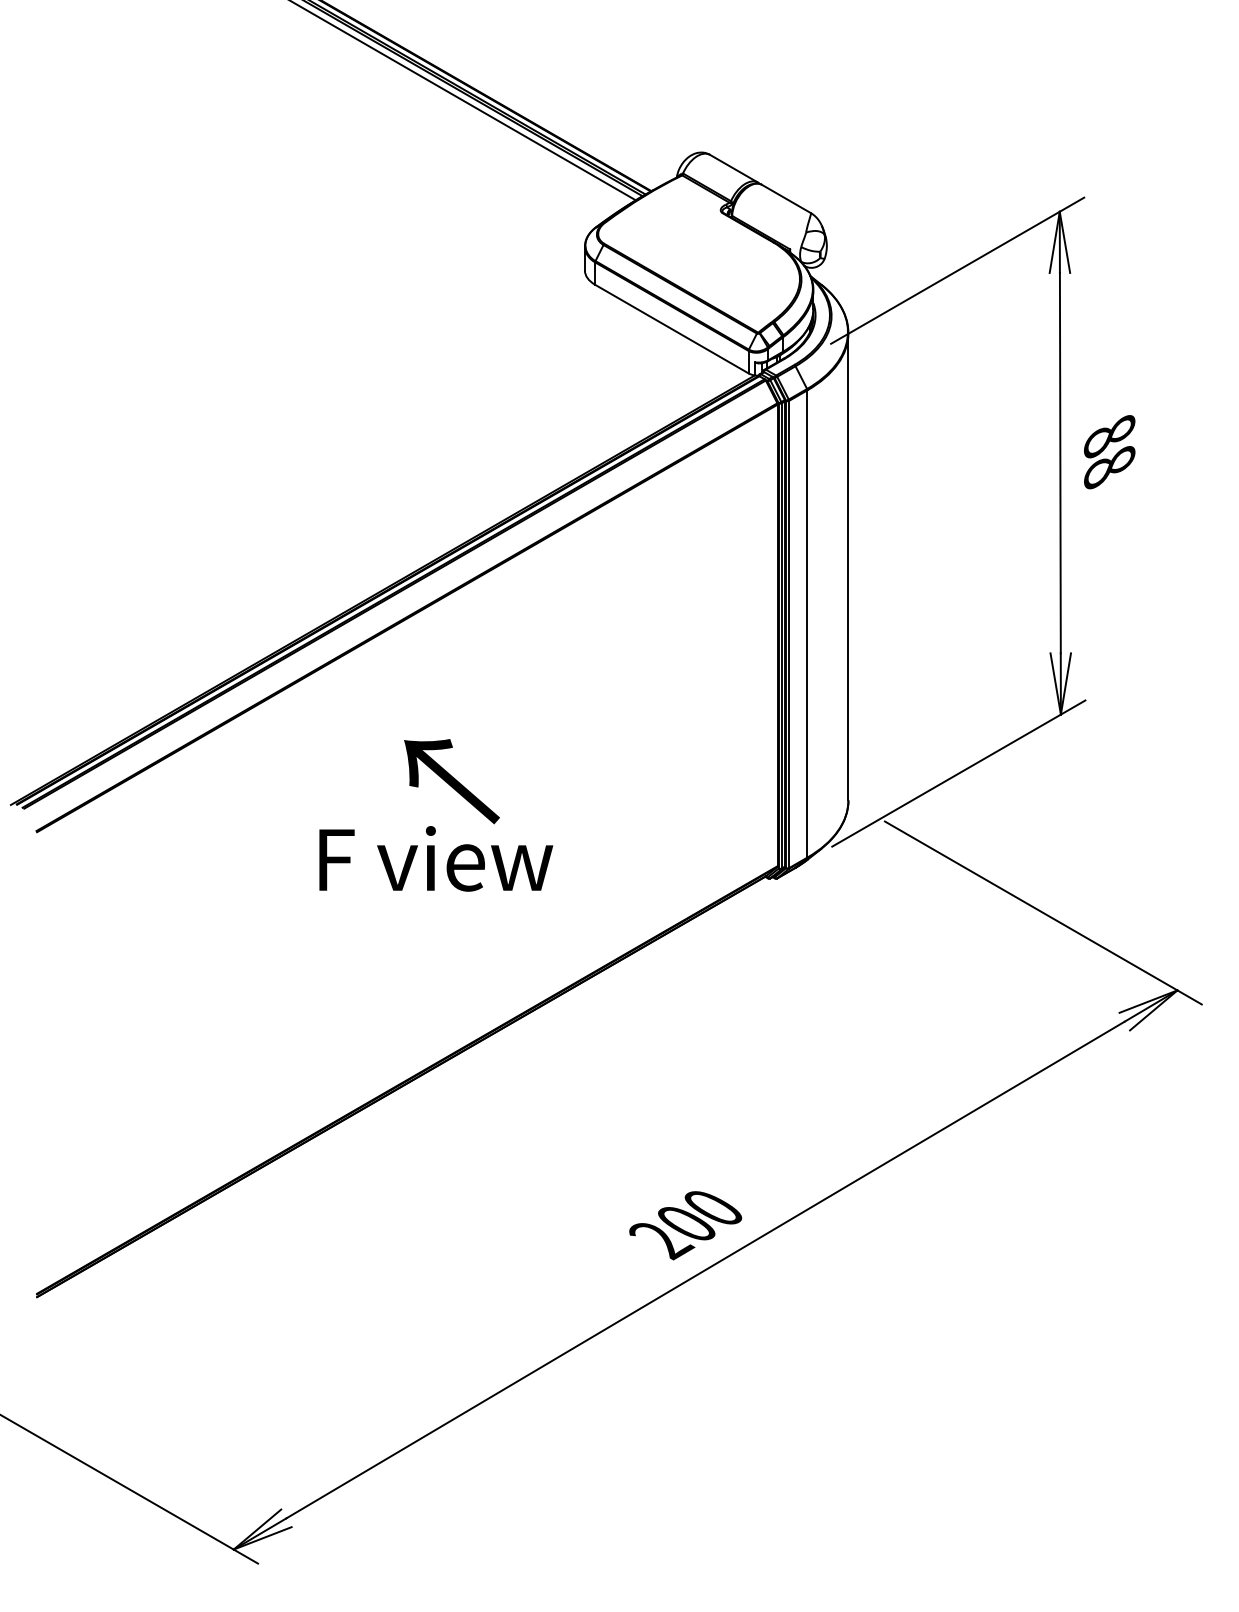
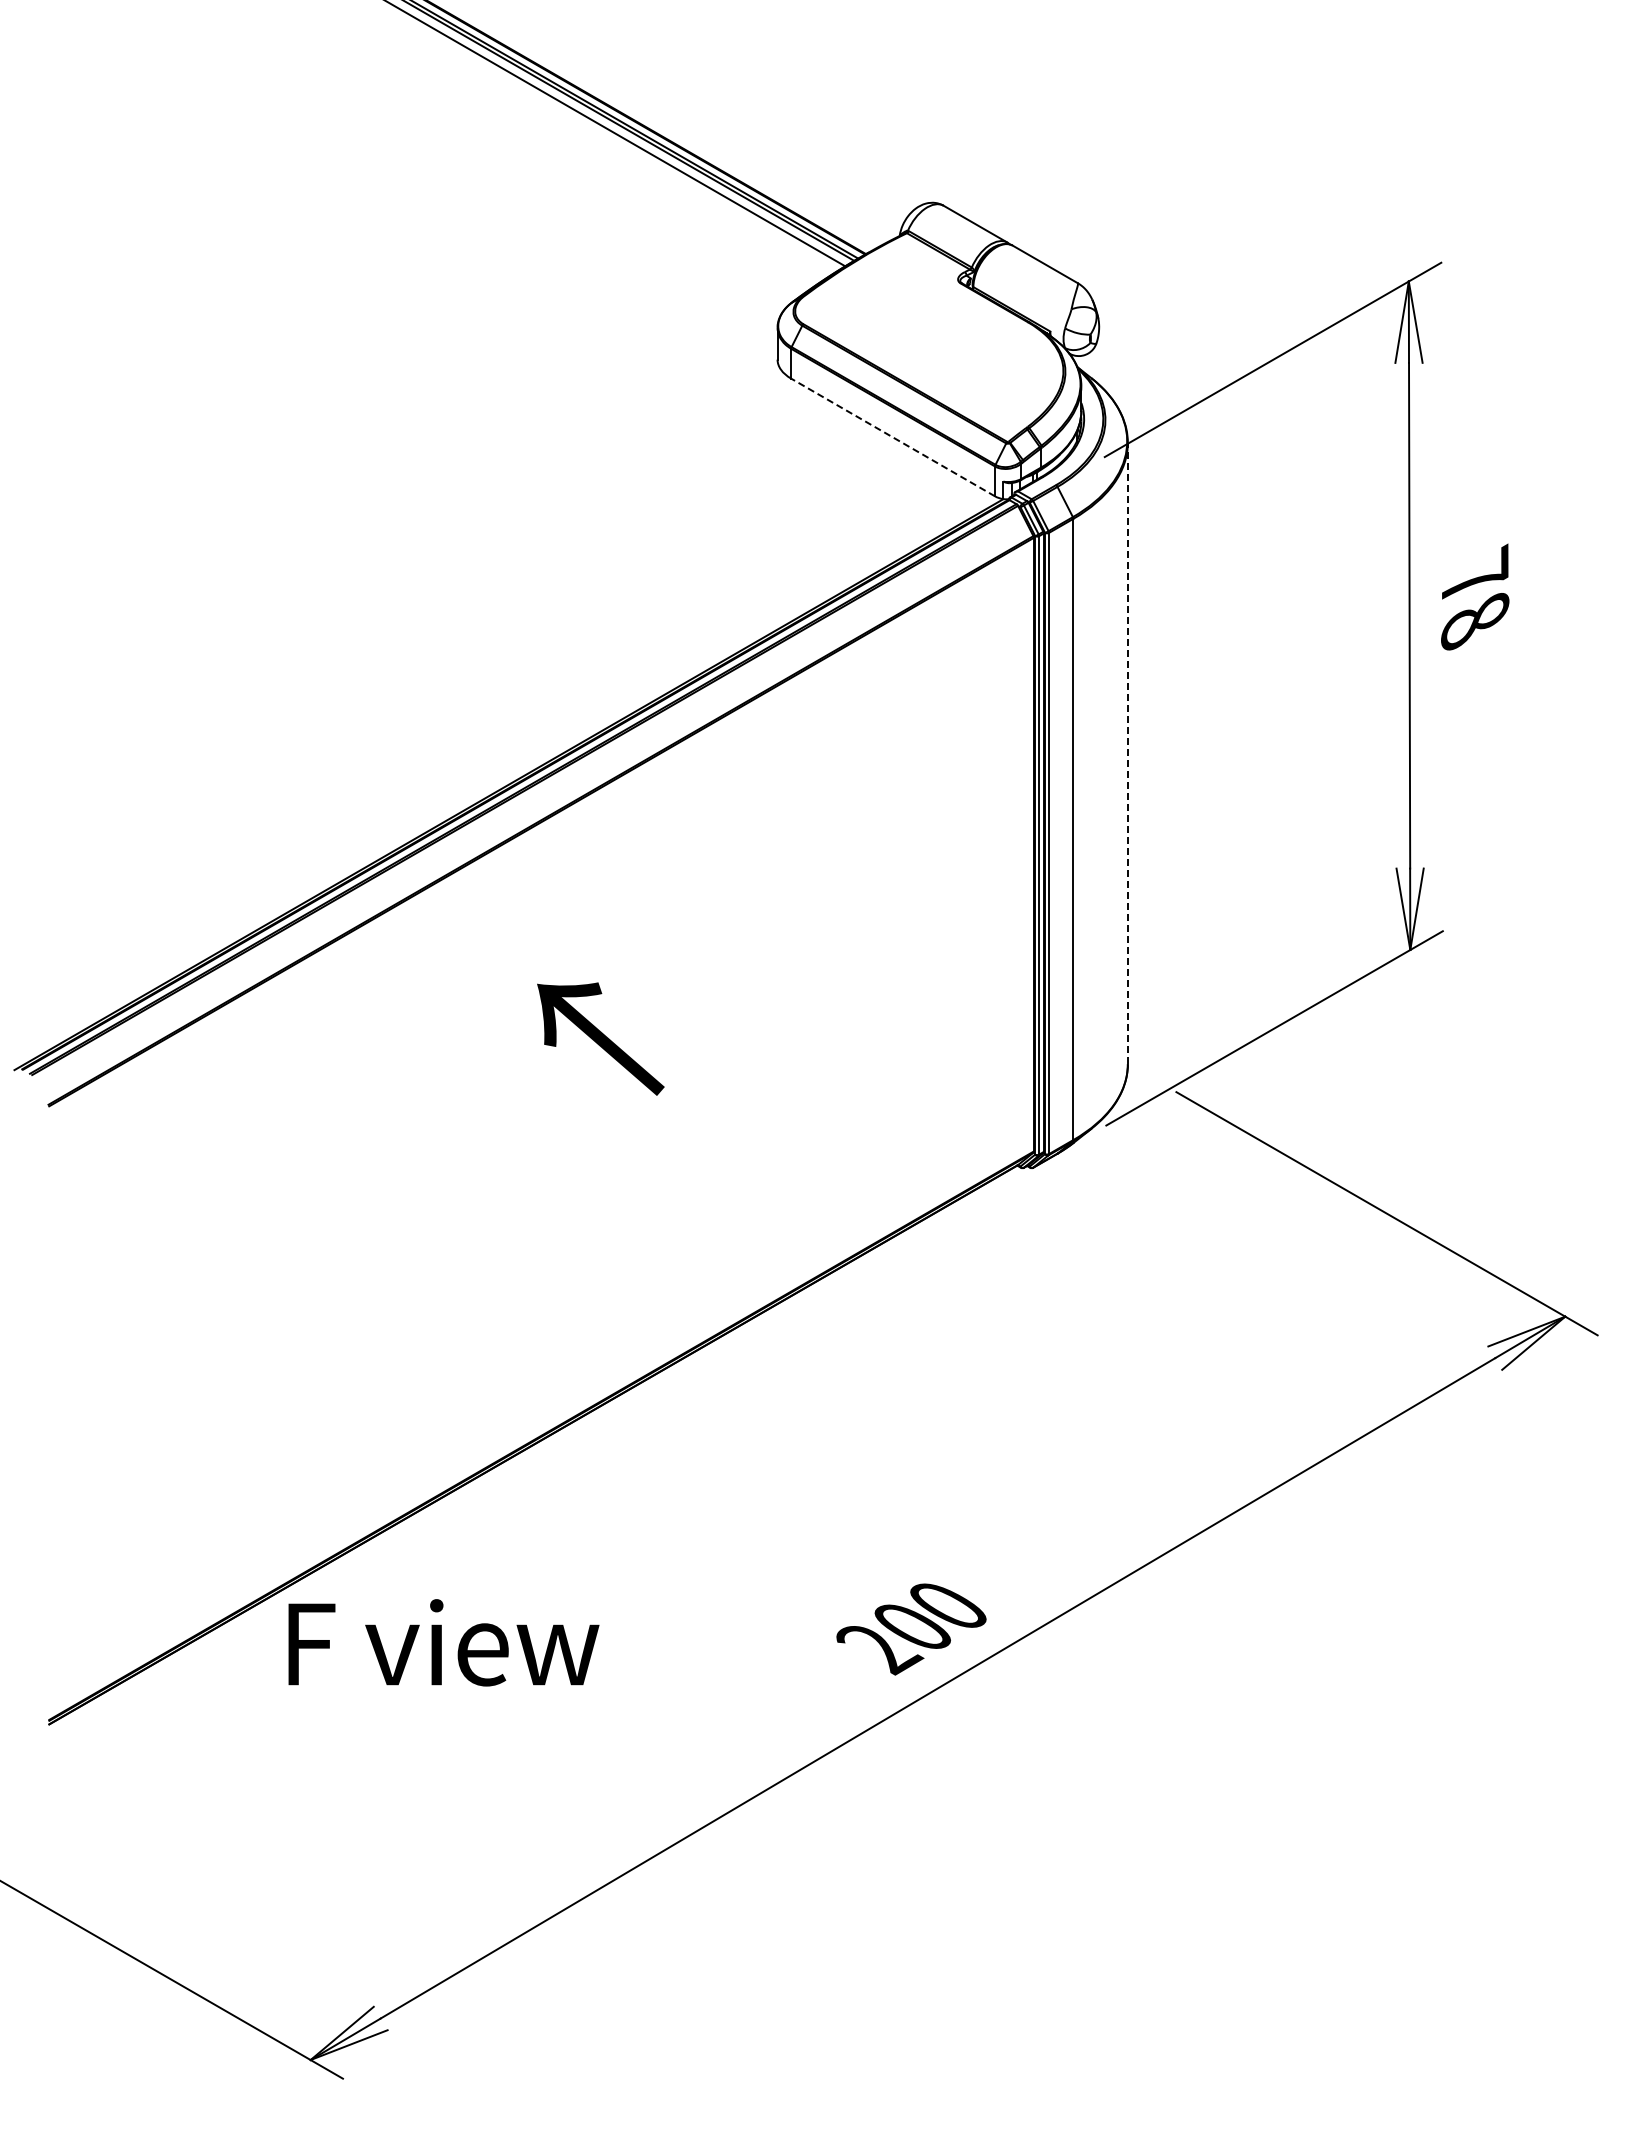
line: (672, 329) -> (893, 437), solid -> dashed
text: (1109, 433) -> (1475, 576), 88 -> 78
line: (848, 566) -> (1127, 753), solid -> dashed
text: (435, 858) -> (443, 1642), moved

